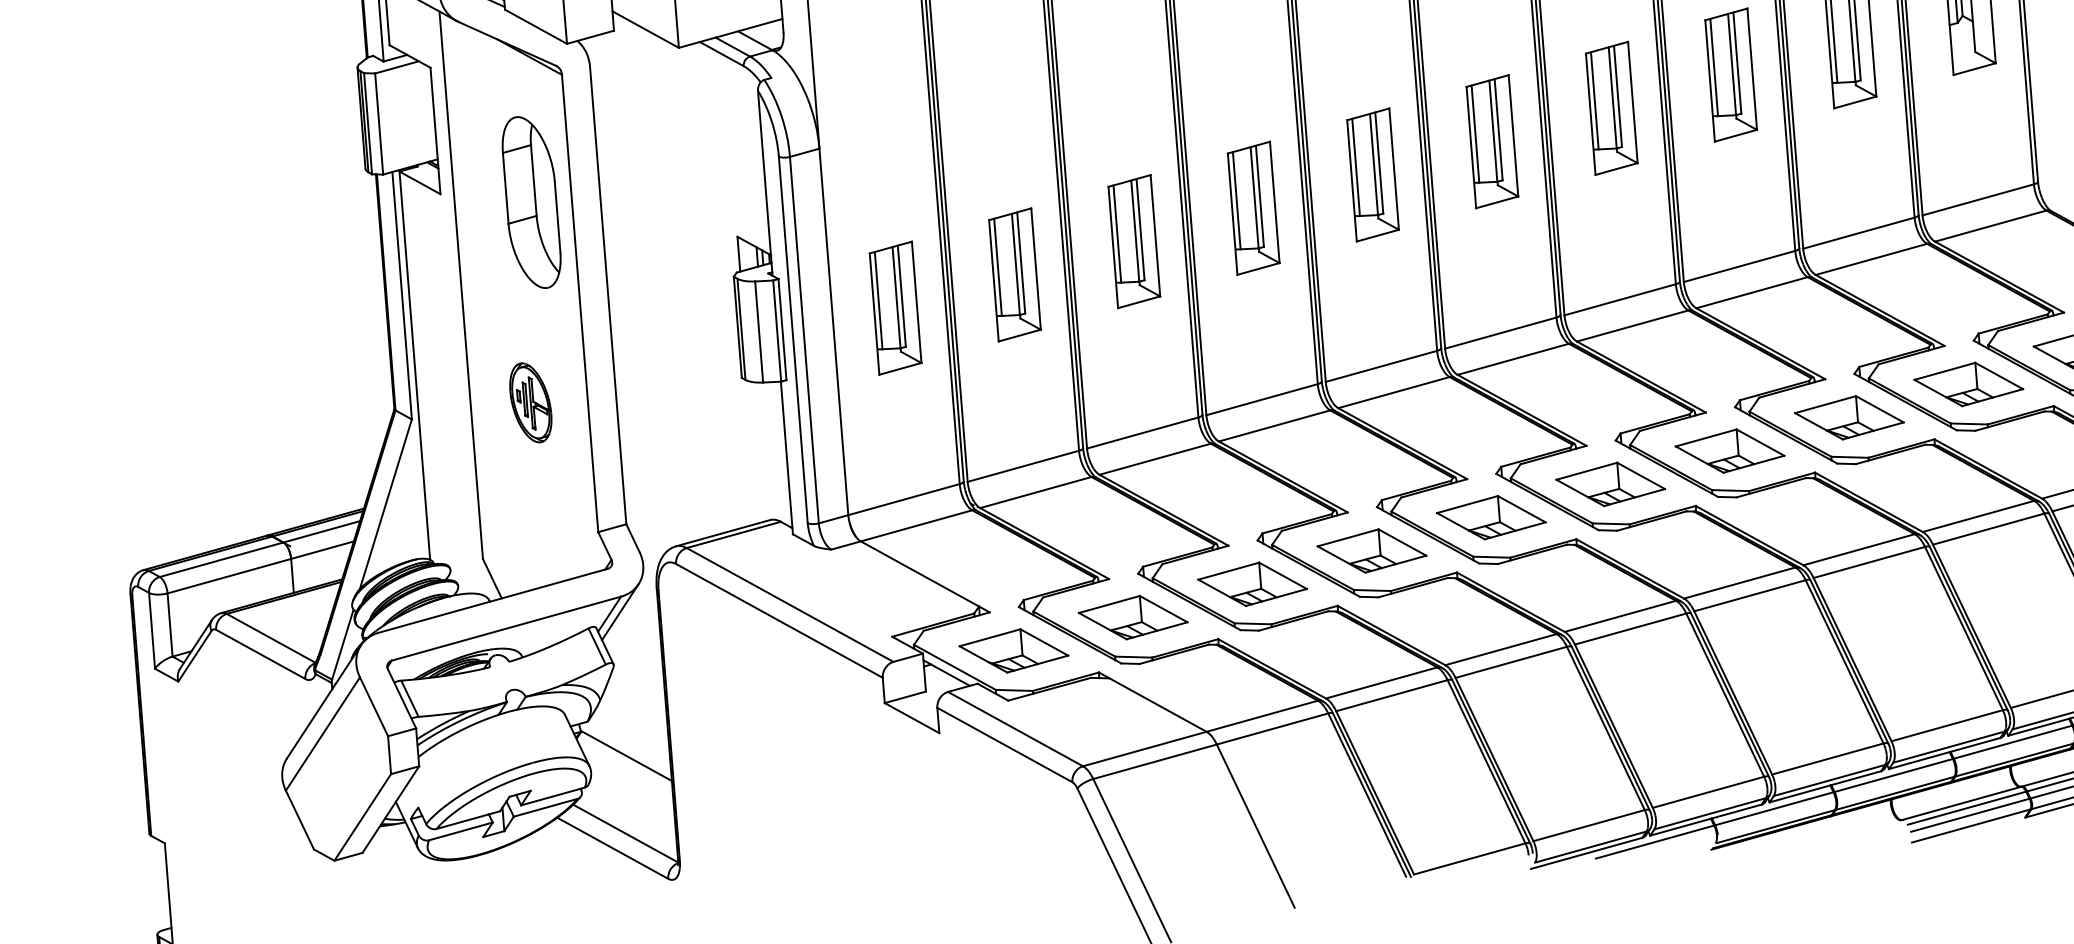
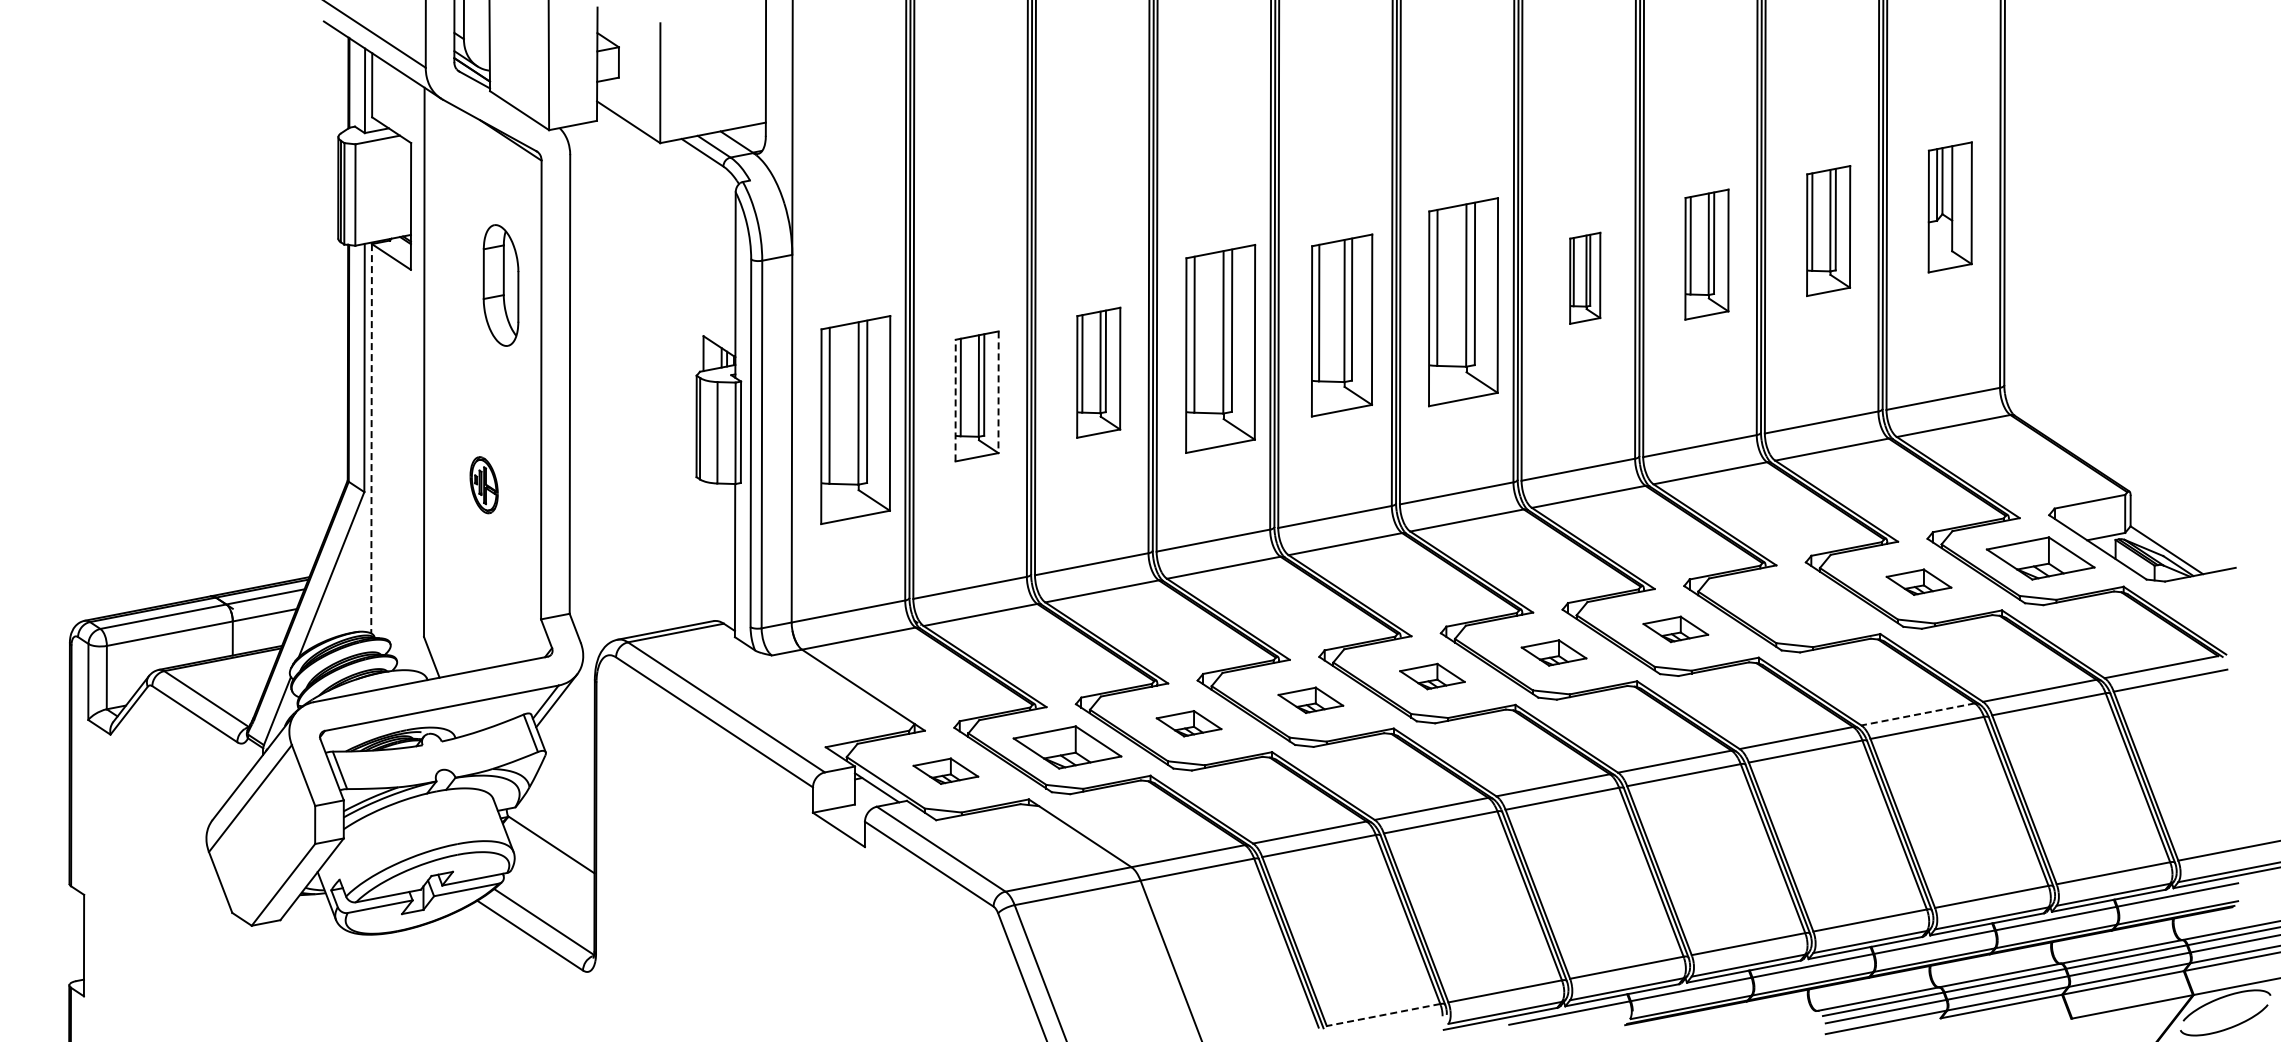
part: (1610, 108) -> (1584, 278), size x0.7
part: (1492, 141) -> (1463, 301), size x1.6
part: (1372, 175) -> (1341, 325), size x1.4
part: (531, 202) -> (500, 285), size x0.7
part: (1252, 208) -> (1219, 349), size x1.6
line: (1036, 269) -> (998, 392), solid -> dashed
line: (993, 280) -> (955, 400), solid -> dashed
part: (894, 307) -> (854, 419), size x1.6
line: (414, 365) -> (371, 438), solid -> dashed
part: (1968, 384) -> (1918, 582), size x0.6
part: (530, 403) -> (483, 485), size x0.7
part: (1849, 417) -> (1797, 605), removed
part: (1729, 451) -> (1675, 629), size x0.6
part: (1610, 483) -> (1553, 652), size x0.6
line: (1978, 516) -> (1918, 714), solid -> dashed
part: (1491, 517) -> (1432, 676), size x0.6
part: (1371, 551) -> (1310, 700), size x0.6
part: (1251, 584) -> (1188, 723), size x0.6
part: (1013, 651) -> (945, 771), size x0.6
line: (1469, 859) -> (1383, 1015), solid -> dashed

